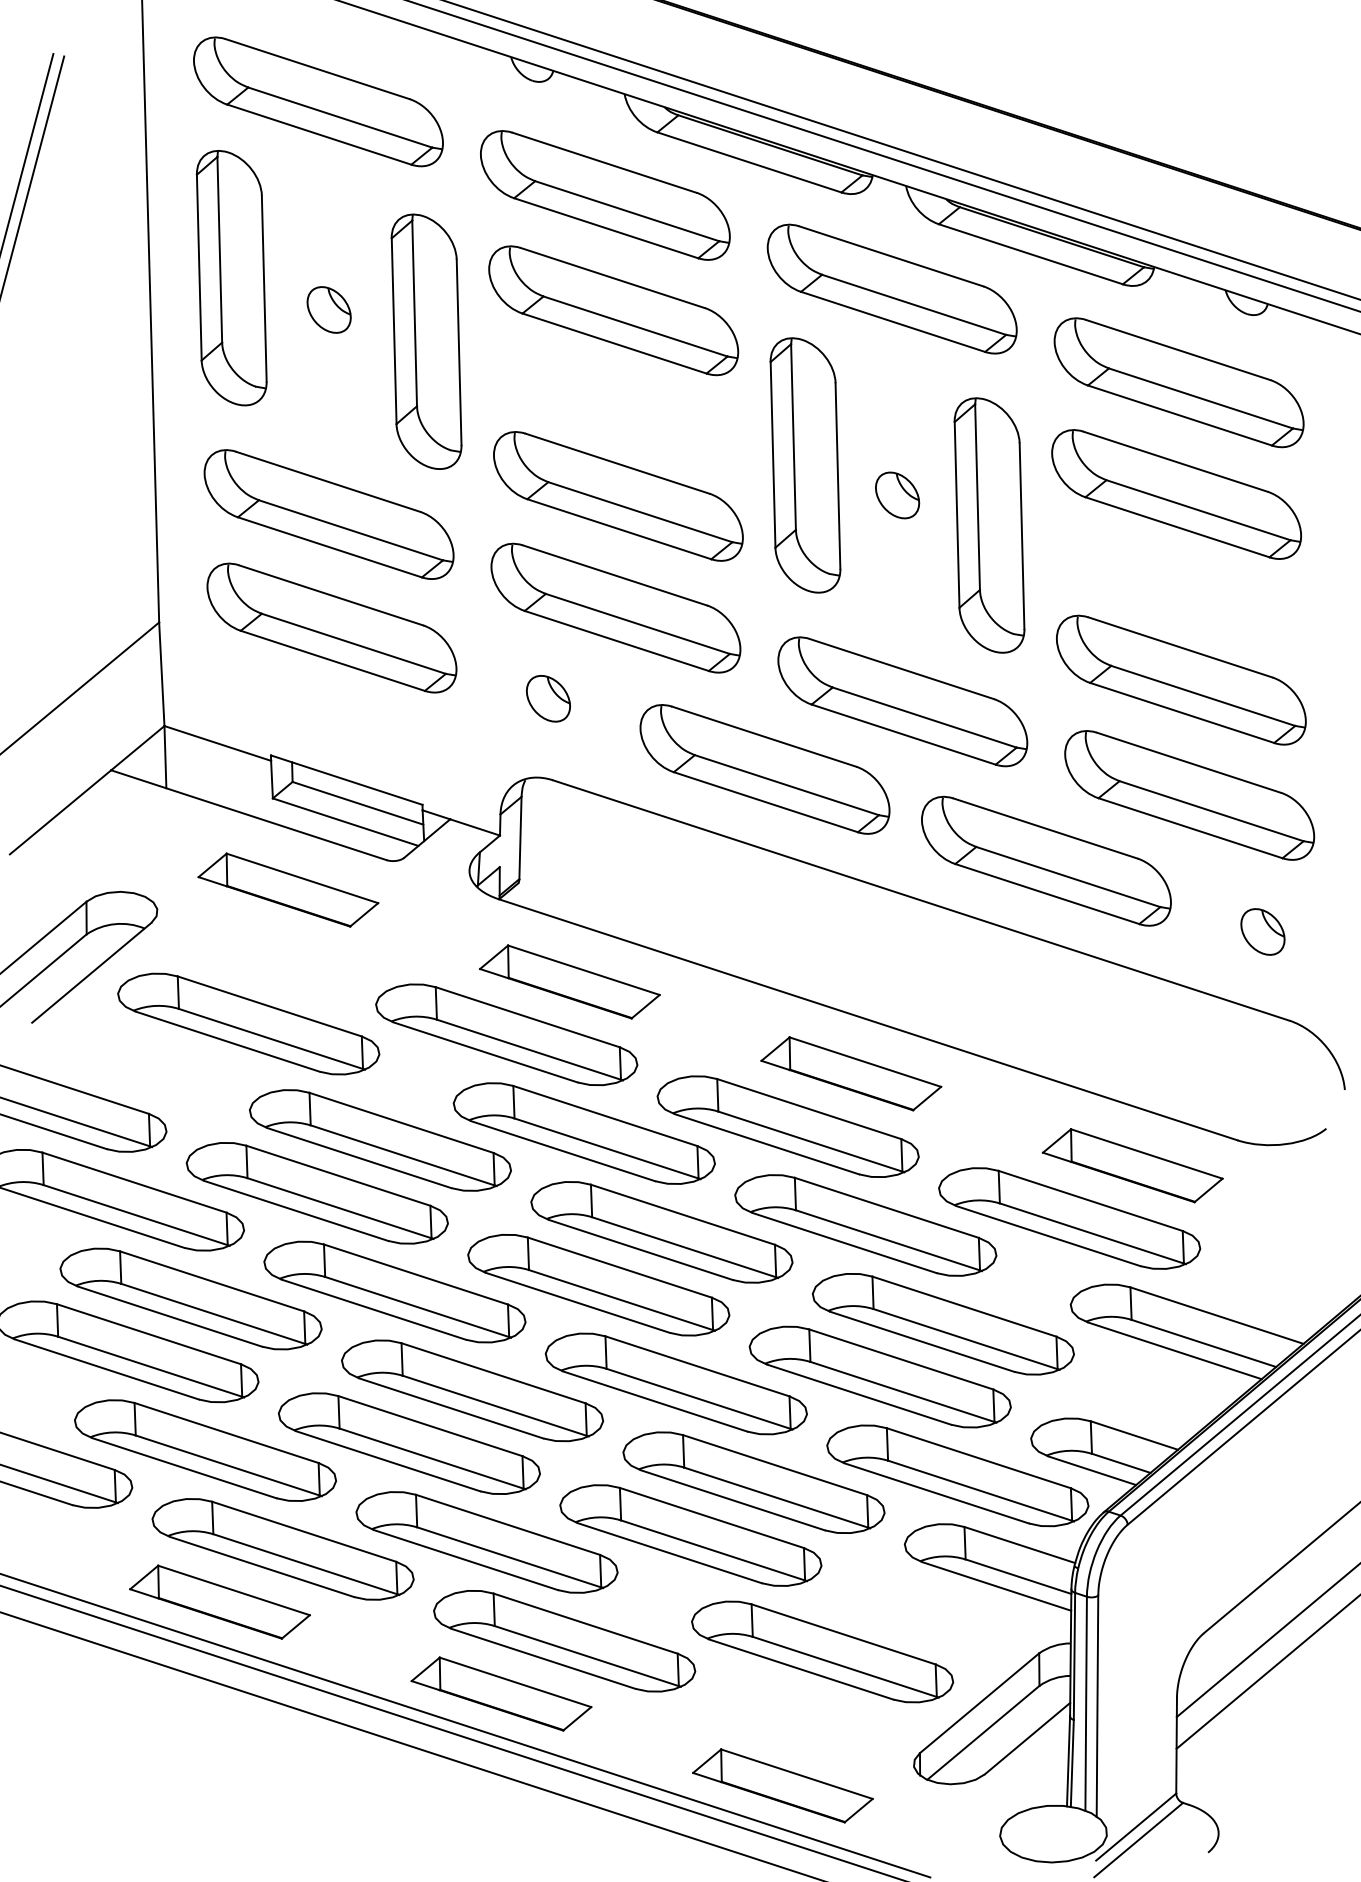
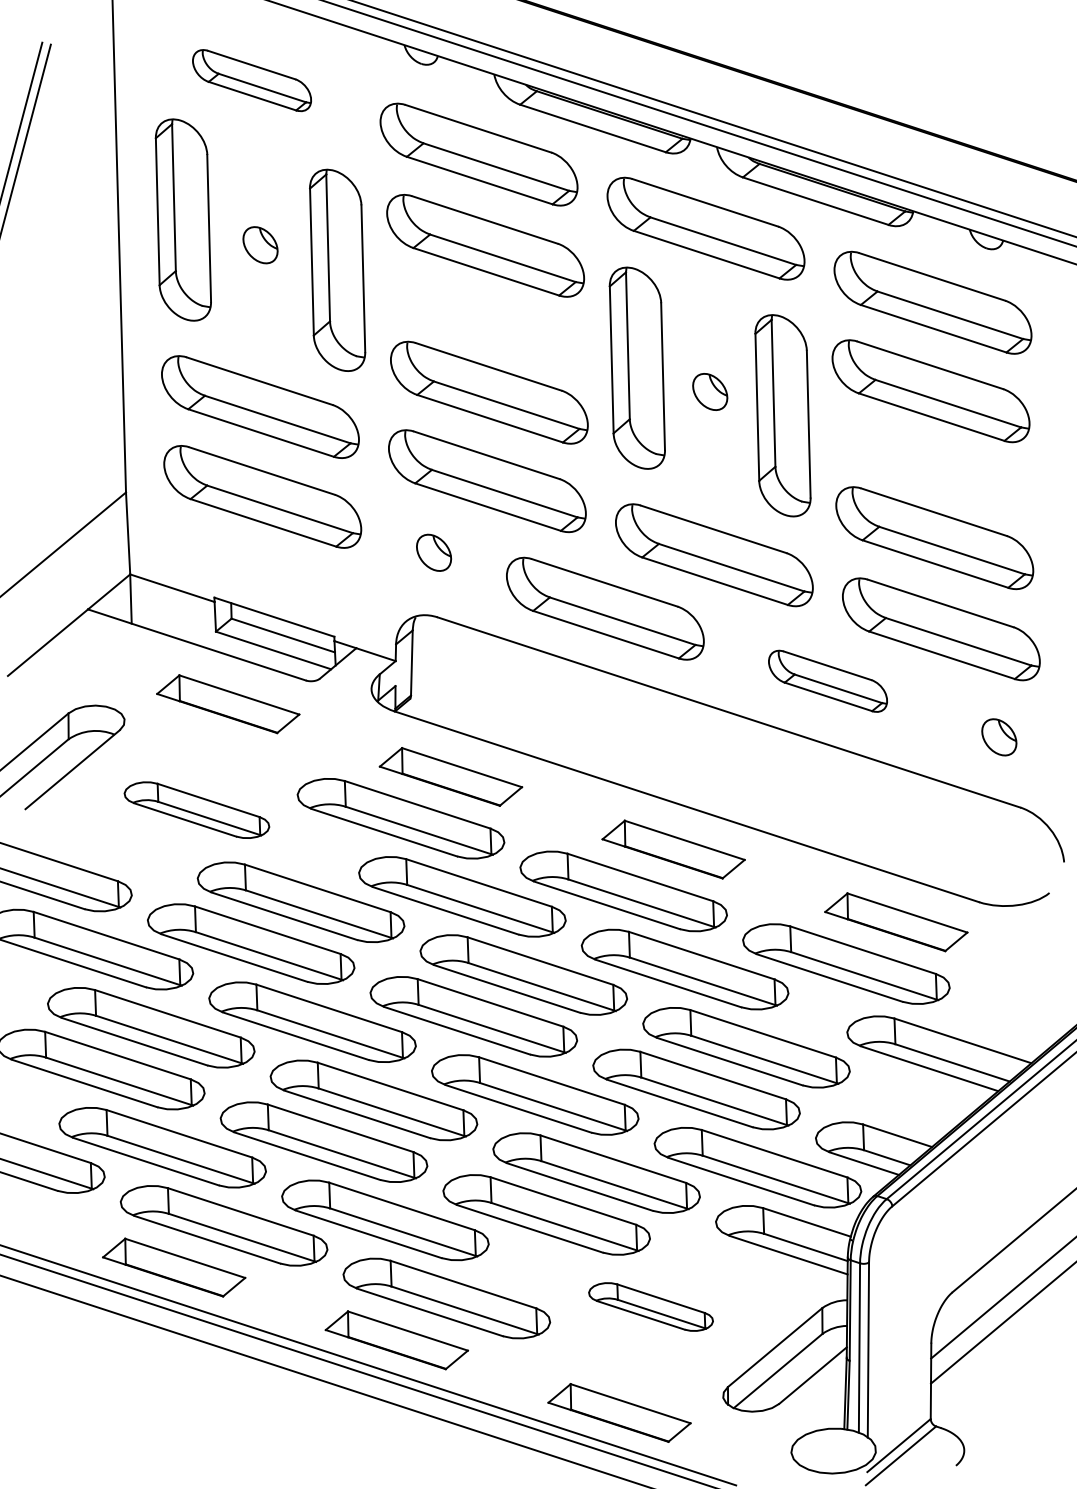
part: (318, 101) -> (252, 80), size x0.6
part: (1046, 860) -> (828, 680), size x0.6
part: (248, 1023) -> (196, 809), size x0.7
part: (822, 1651) -> (650, 1306), size x0.6

